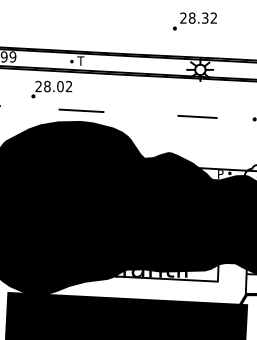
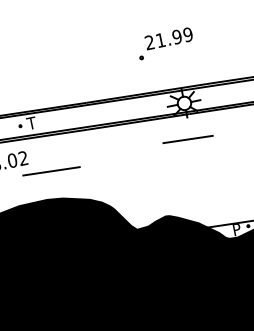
text: (202, 17) -> (173, 36), 28.32 -> 21.99
line: (81, 110) -> (51, 170), moved
line: (197, 116) -> (187, 138), moved

